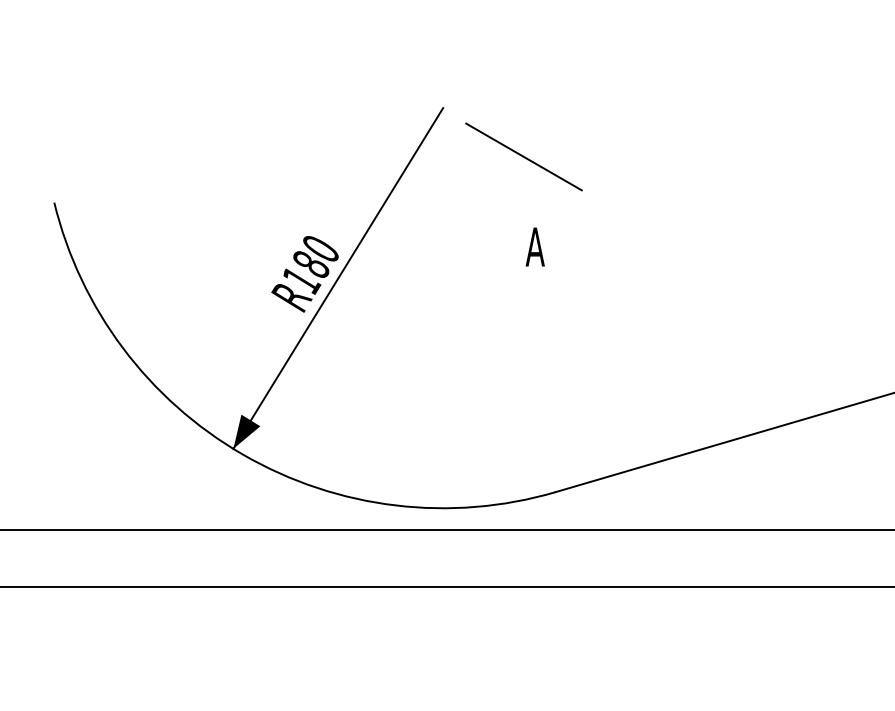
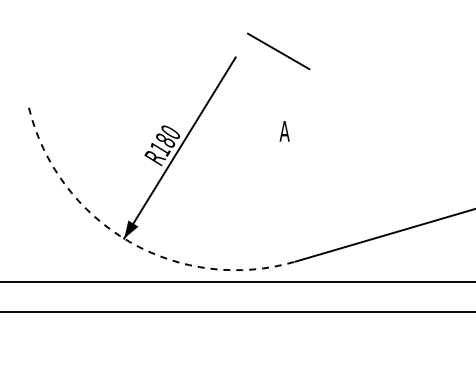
line: (523, 157) -> (278, 51), moved
arc: (243, 454) -> (129, 241), solid -> dashed

